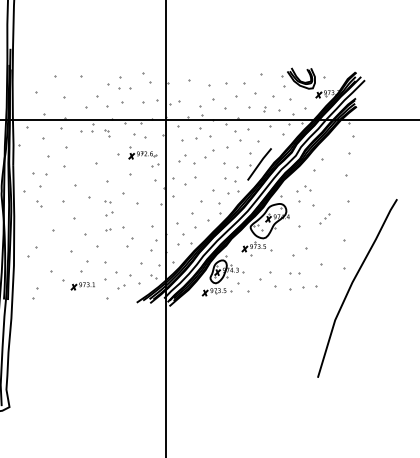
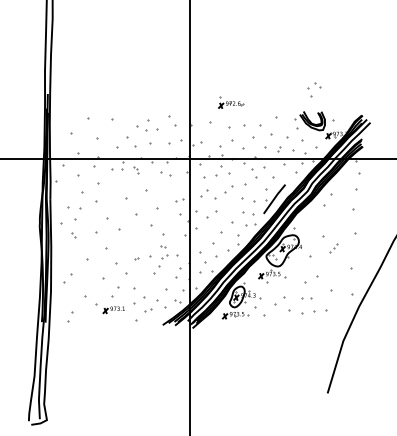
part: (143, 152) -> (231, 102), moved
part: (303, 193) -> (314, 89), moved
part: (108, 208) -> (164, 252), moved

